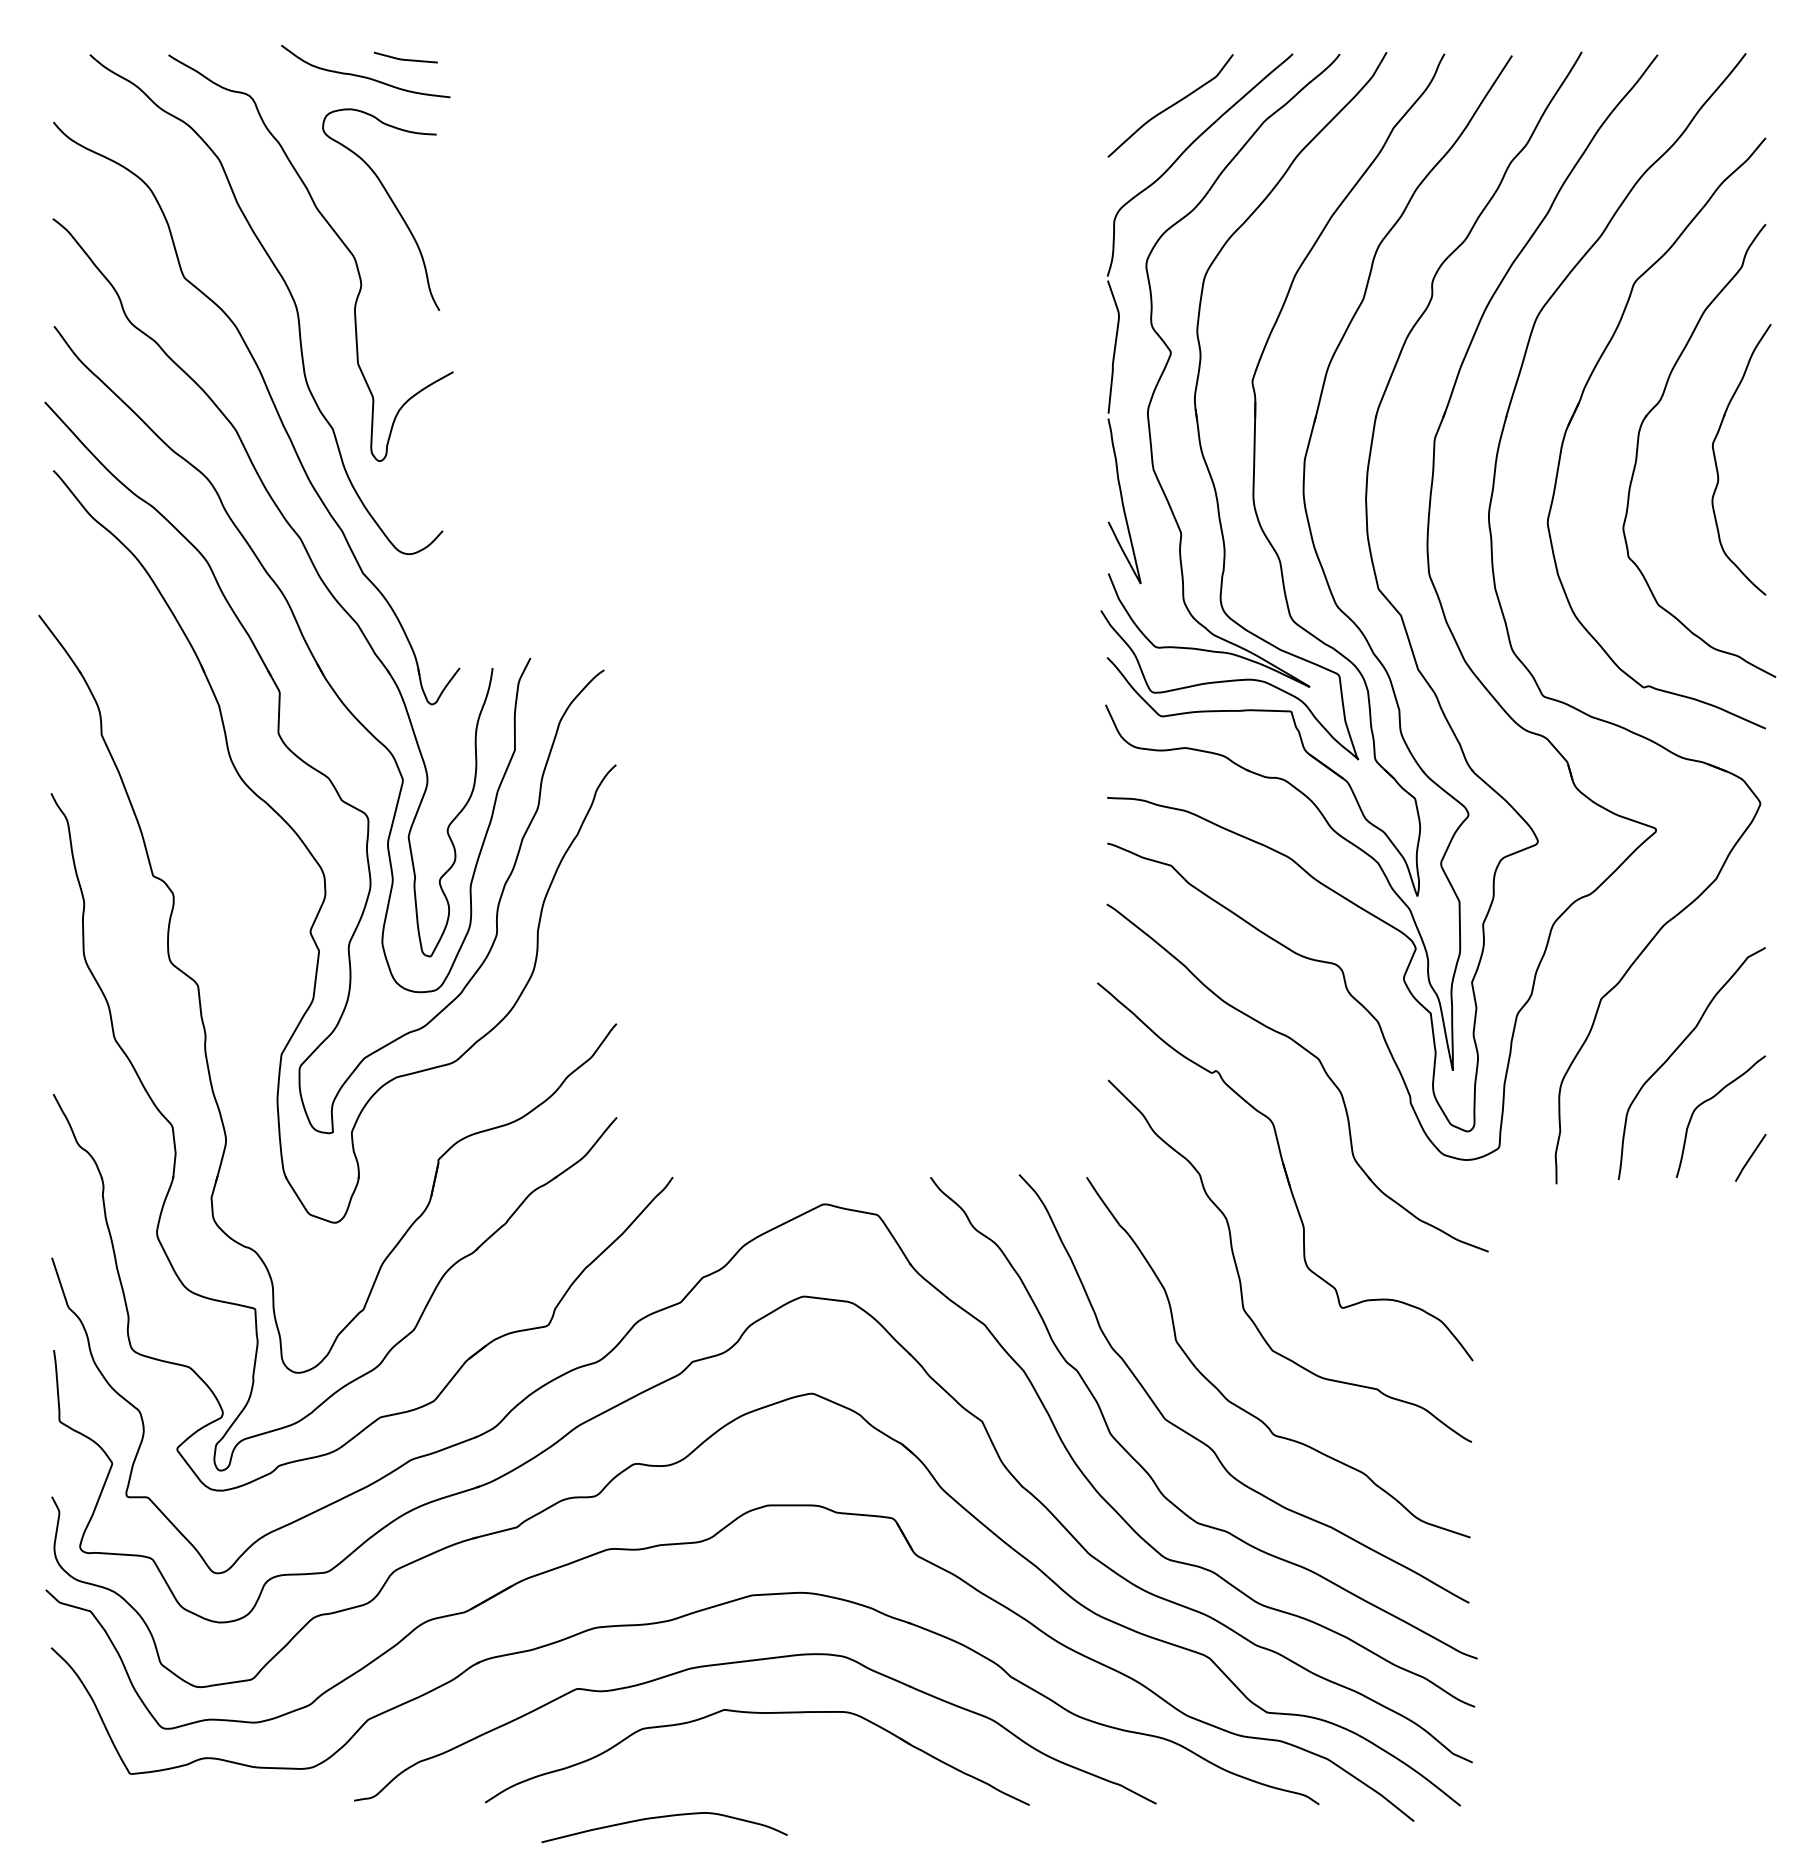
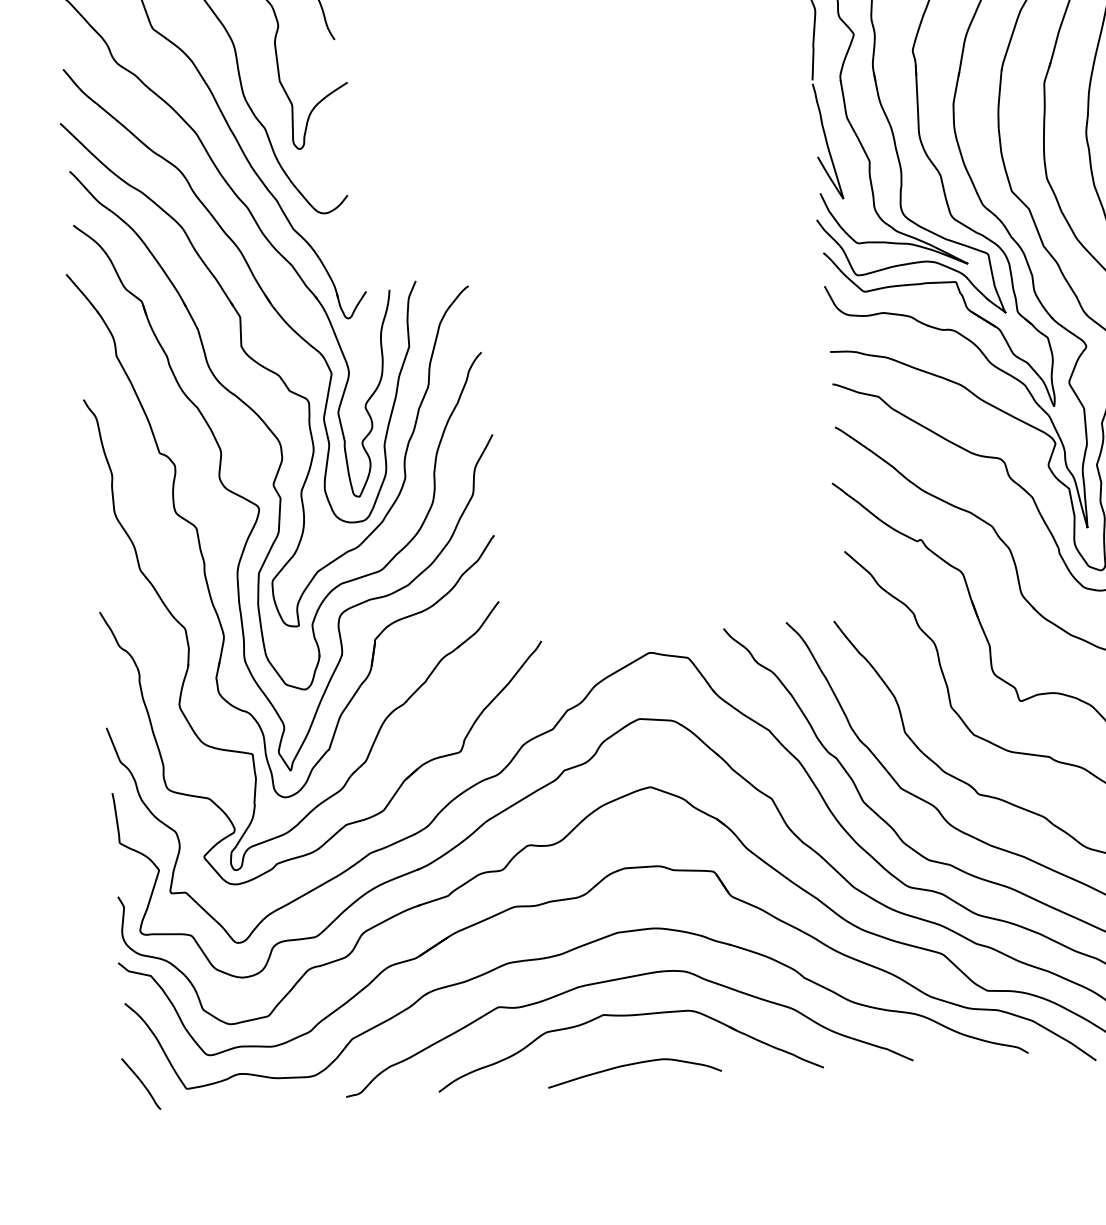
part: (288, 962) -> (259, 507), added
curve: (67, 1762) -> (141, 1083), added
curve: (664, 1817) -> (633, 1064), moved

